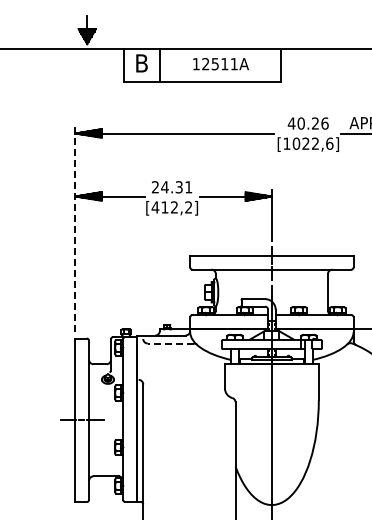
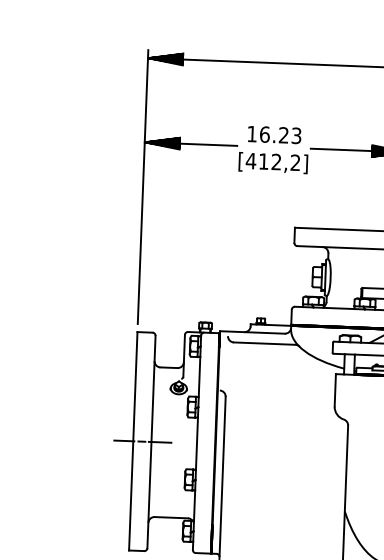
text: (171, 187) -> (273, 135), 24.31 -> 16.23
line: (75, 229) -> (143, 186), dashed -> solid
line: (170, 343) -> (264, 343), dashed -> solid

